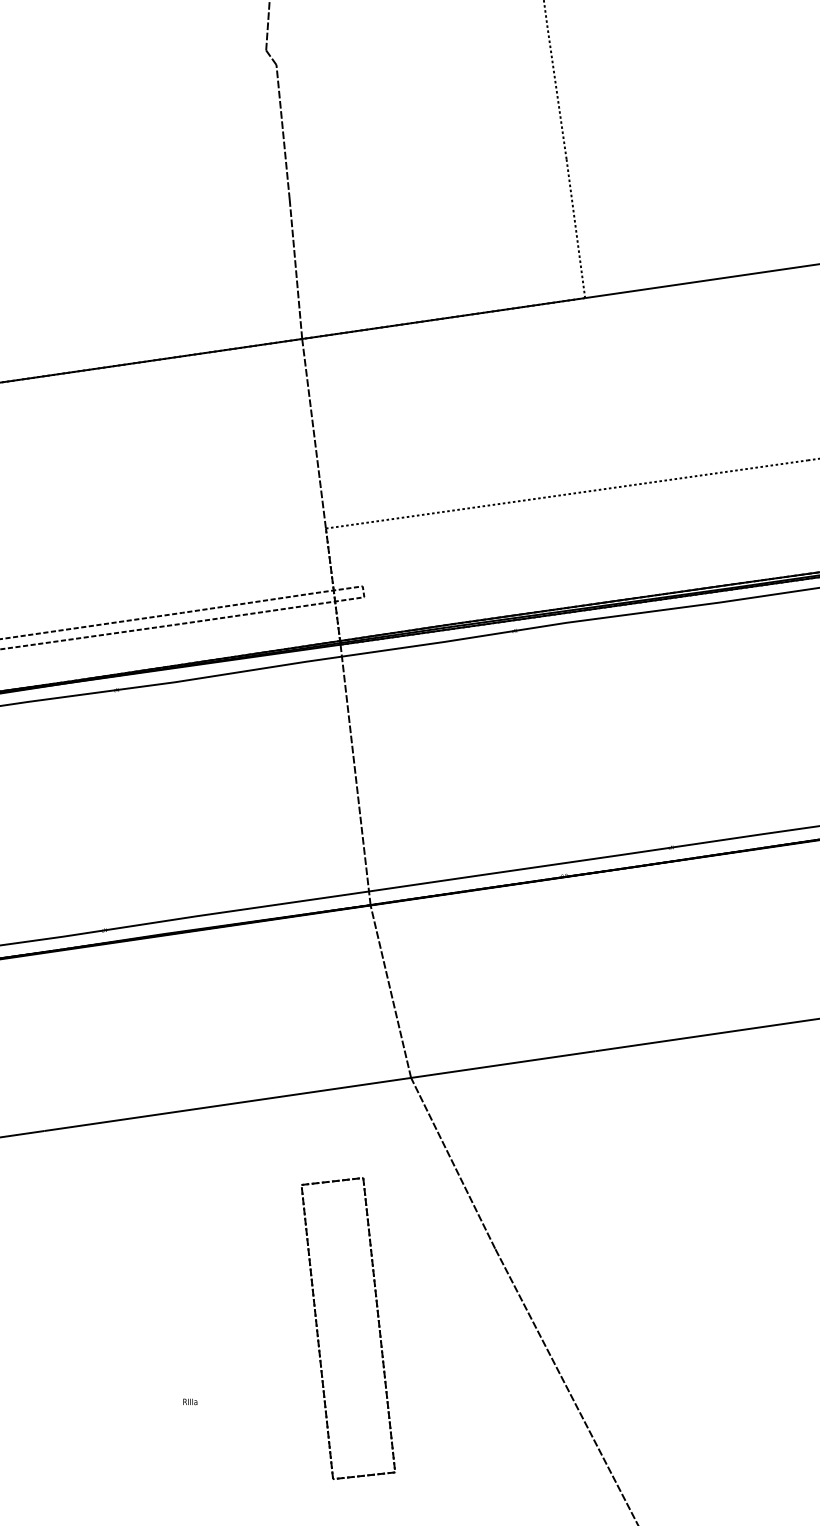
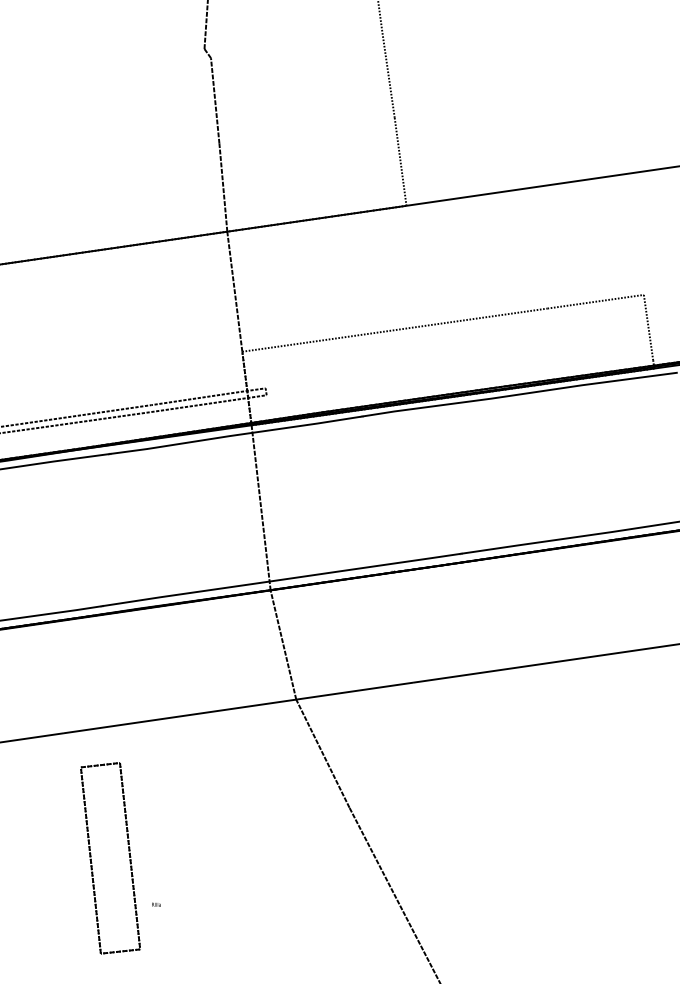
part: (319, 1335) -> (92, 862), moved

